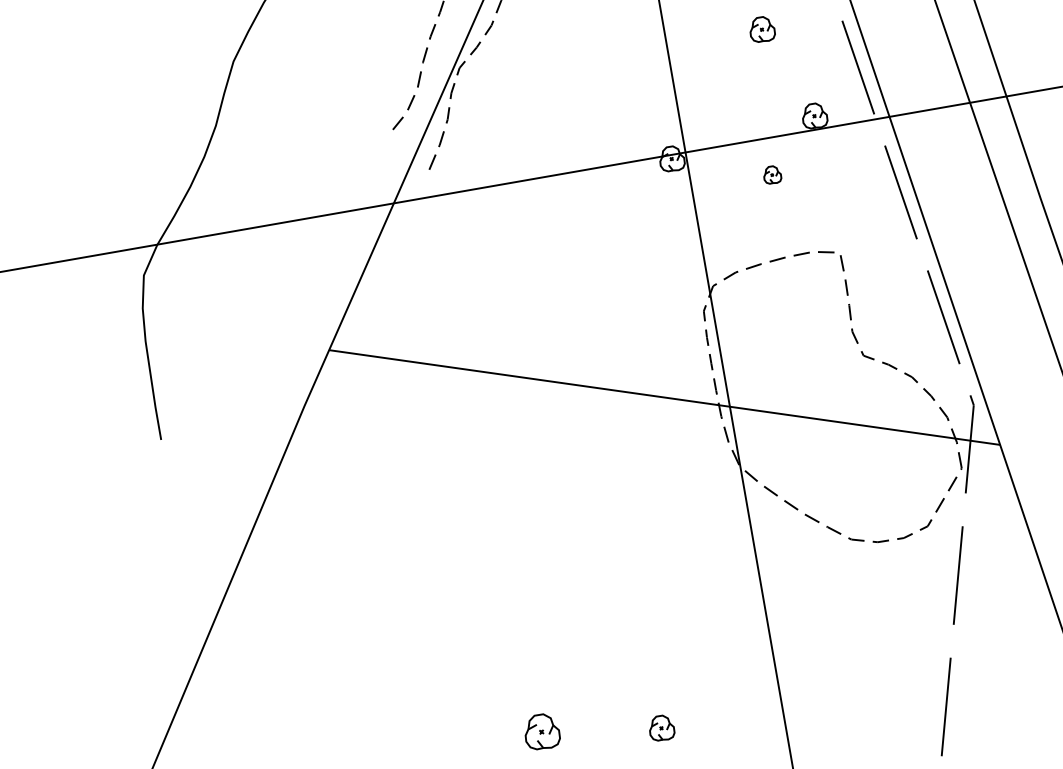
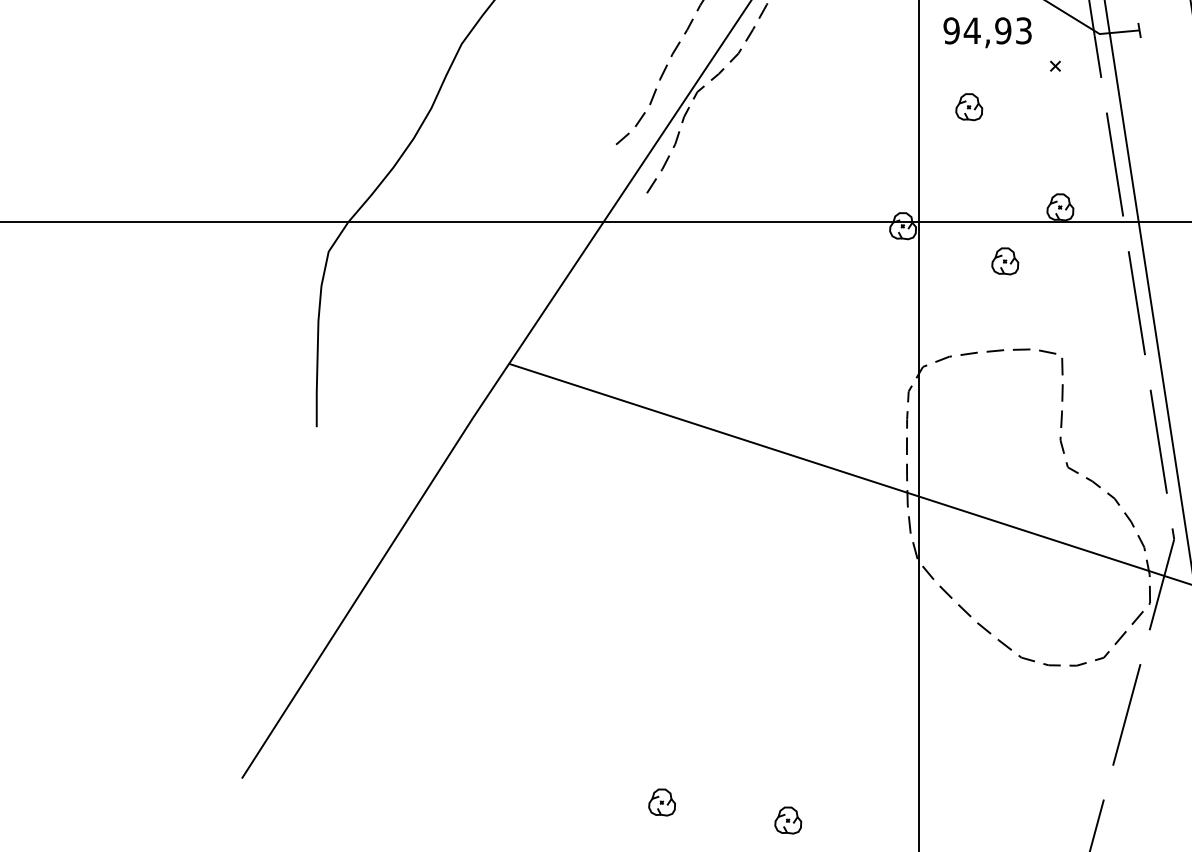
part: (762, 29) -> (969, 107), moved
part: (772, 175) -> (1005, 261), size x1.43
part: (541, 731) -> (661, 802), size x0.71

